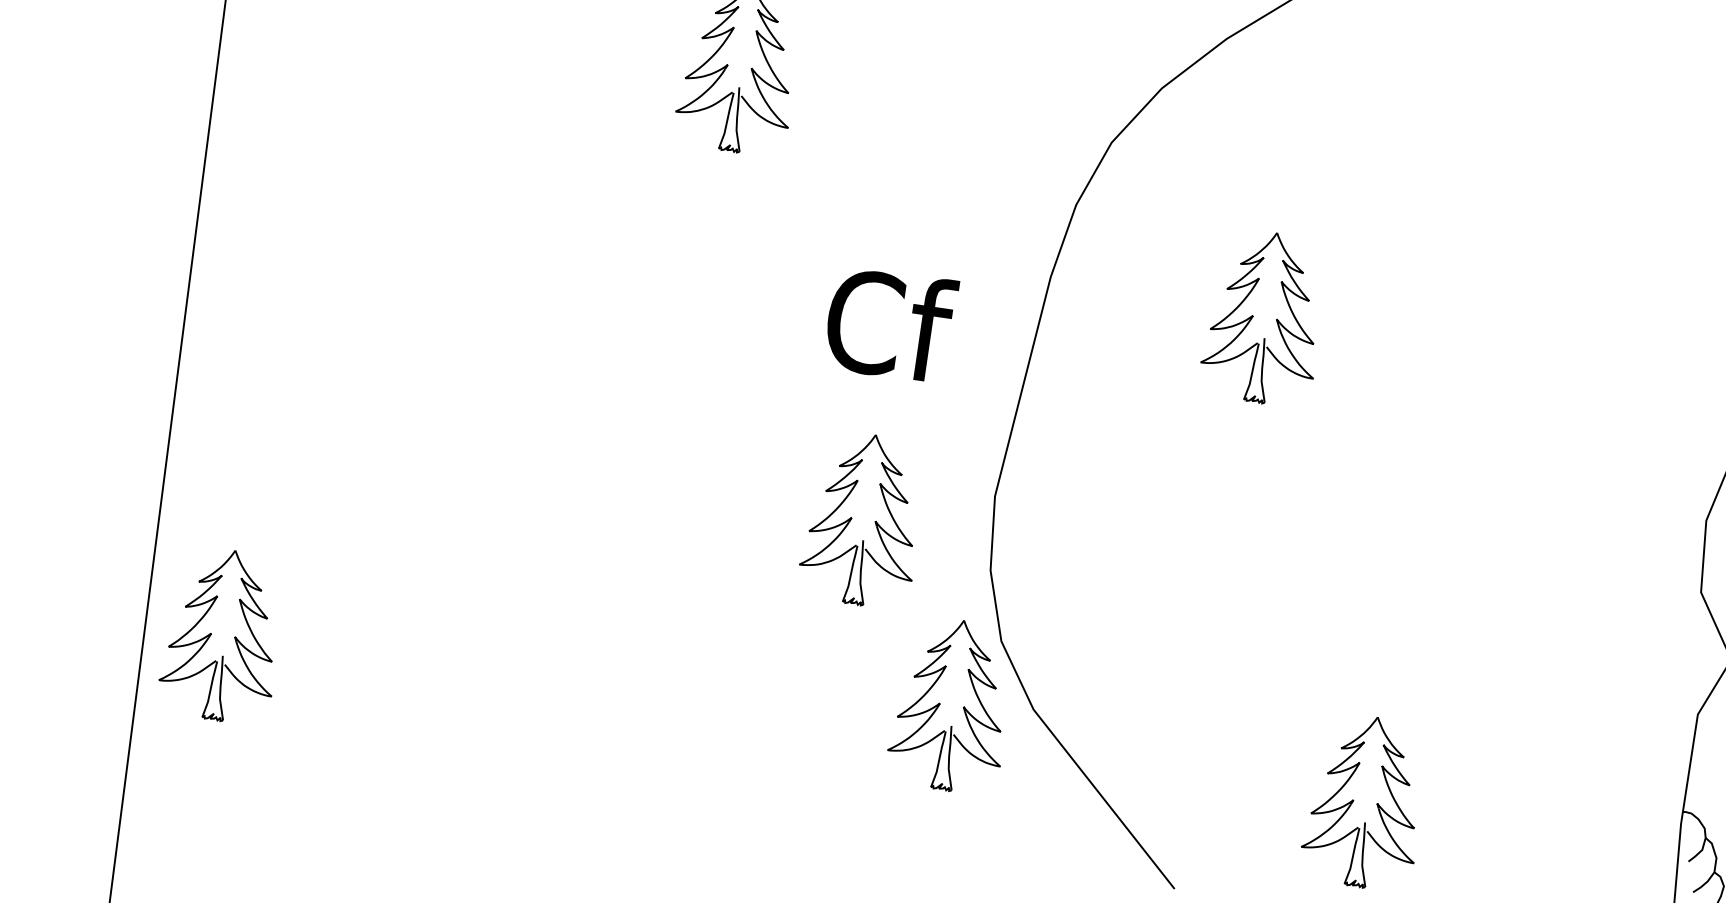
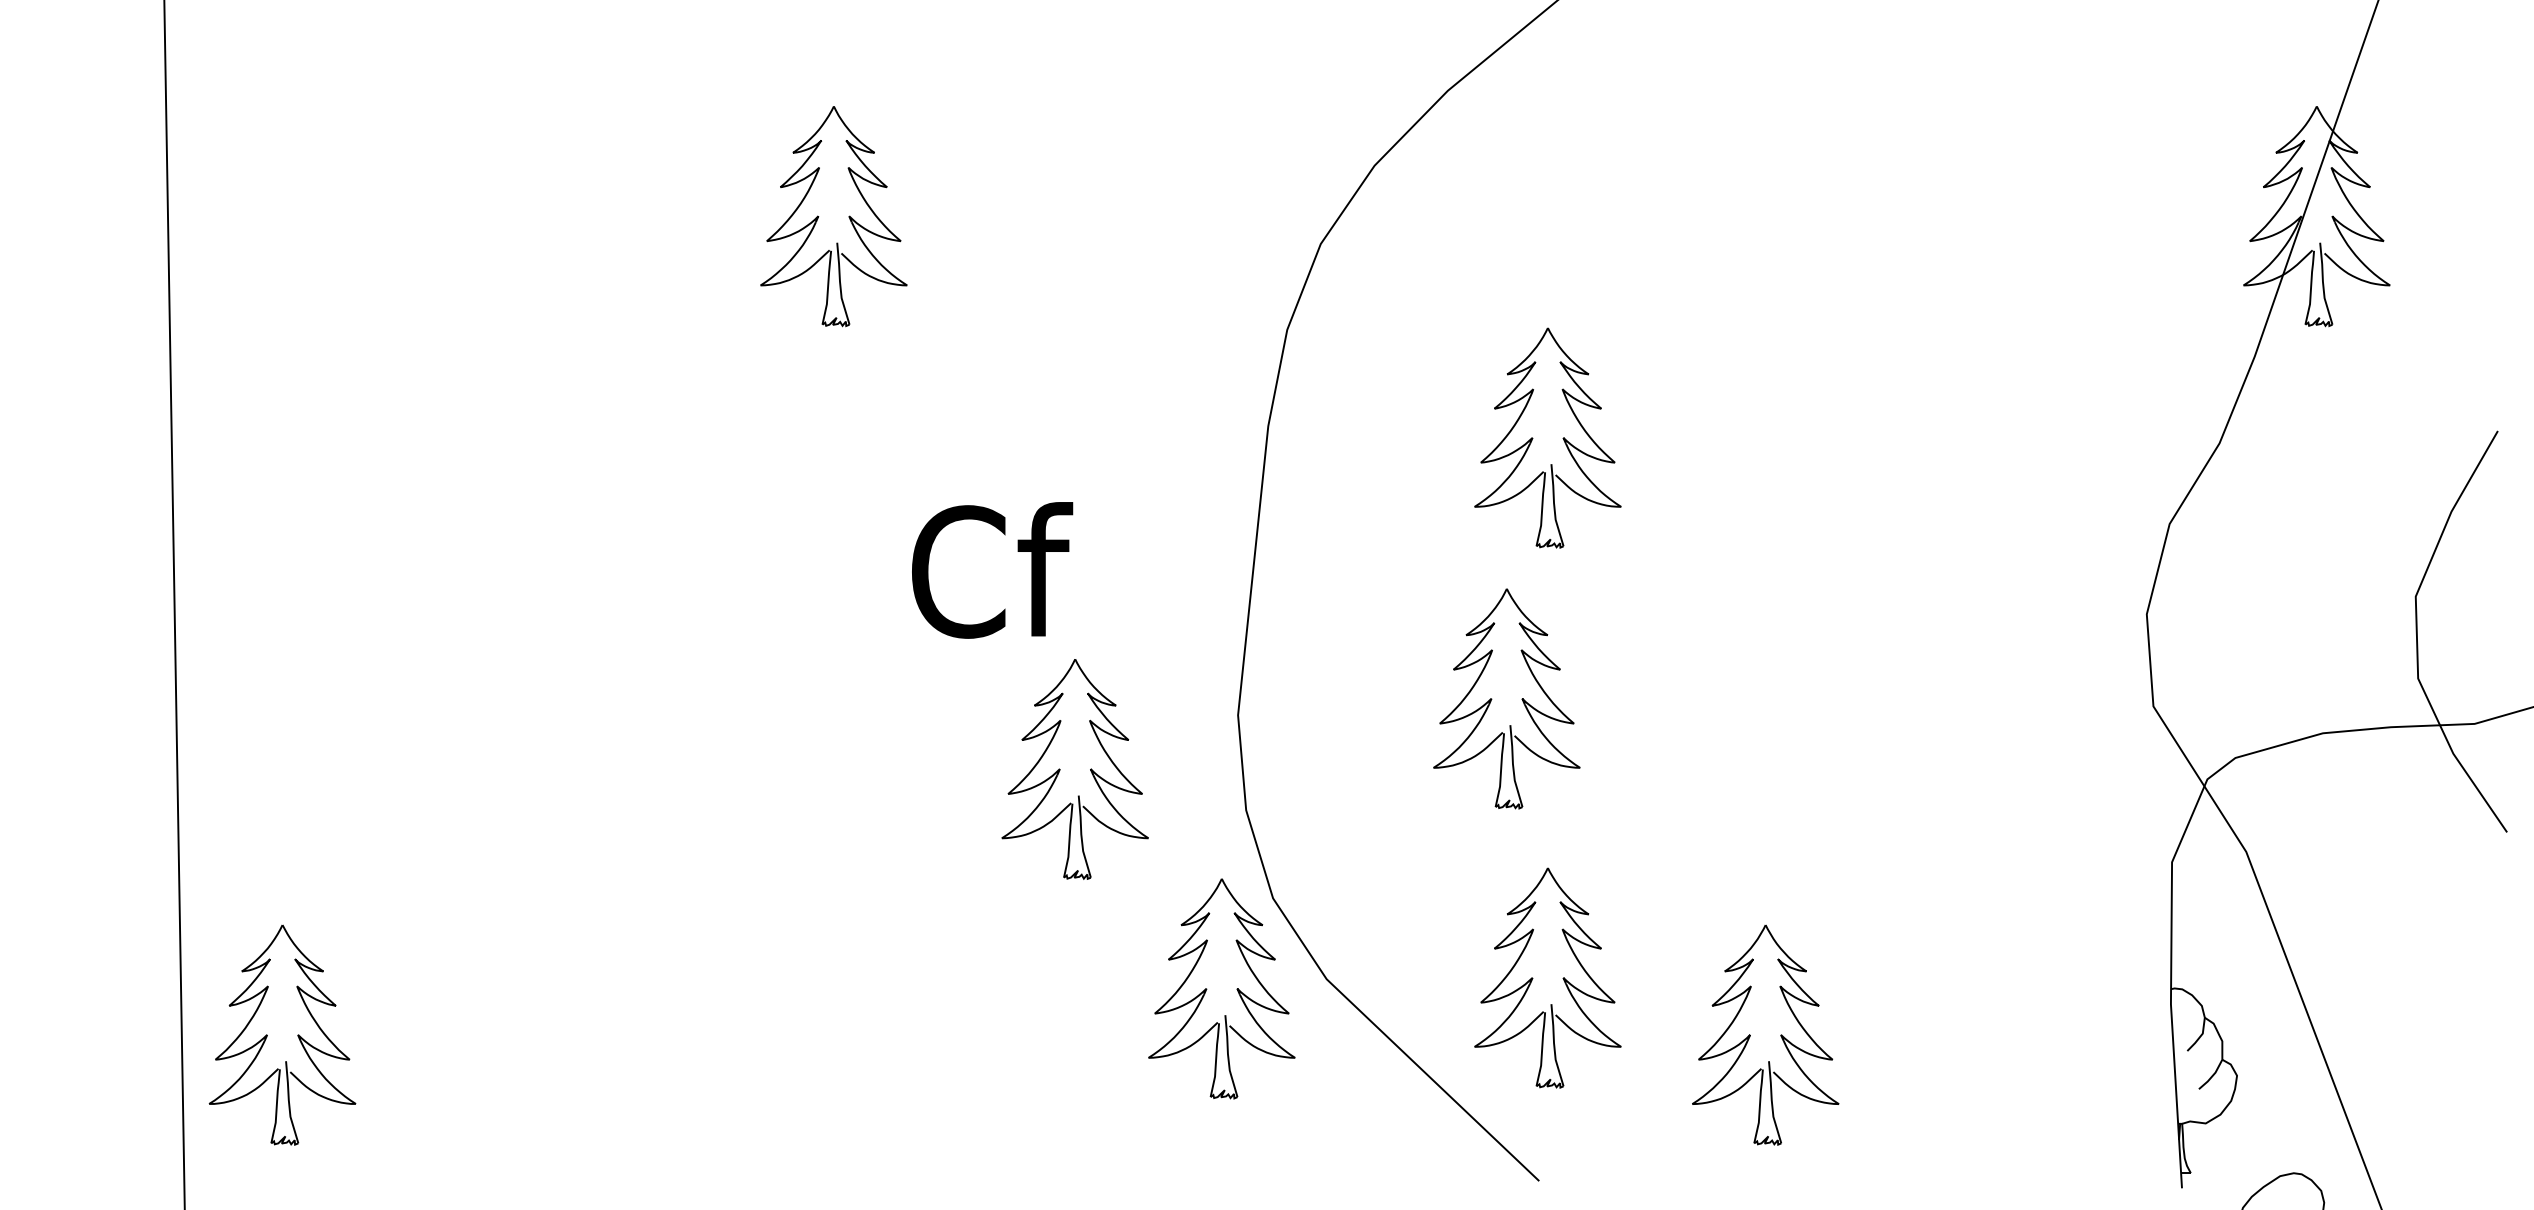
text: (890, 324) -> (992, 570), moved
part: (1192, 512) -> (1492, 699), added
part: (1192, 732) -> (1533, 978), added

